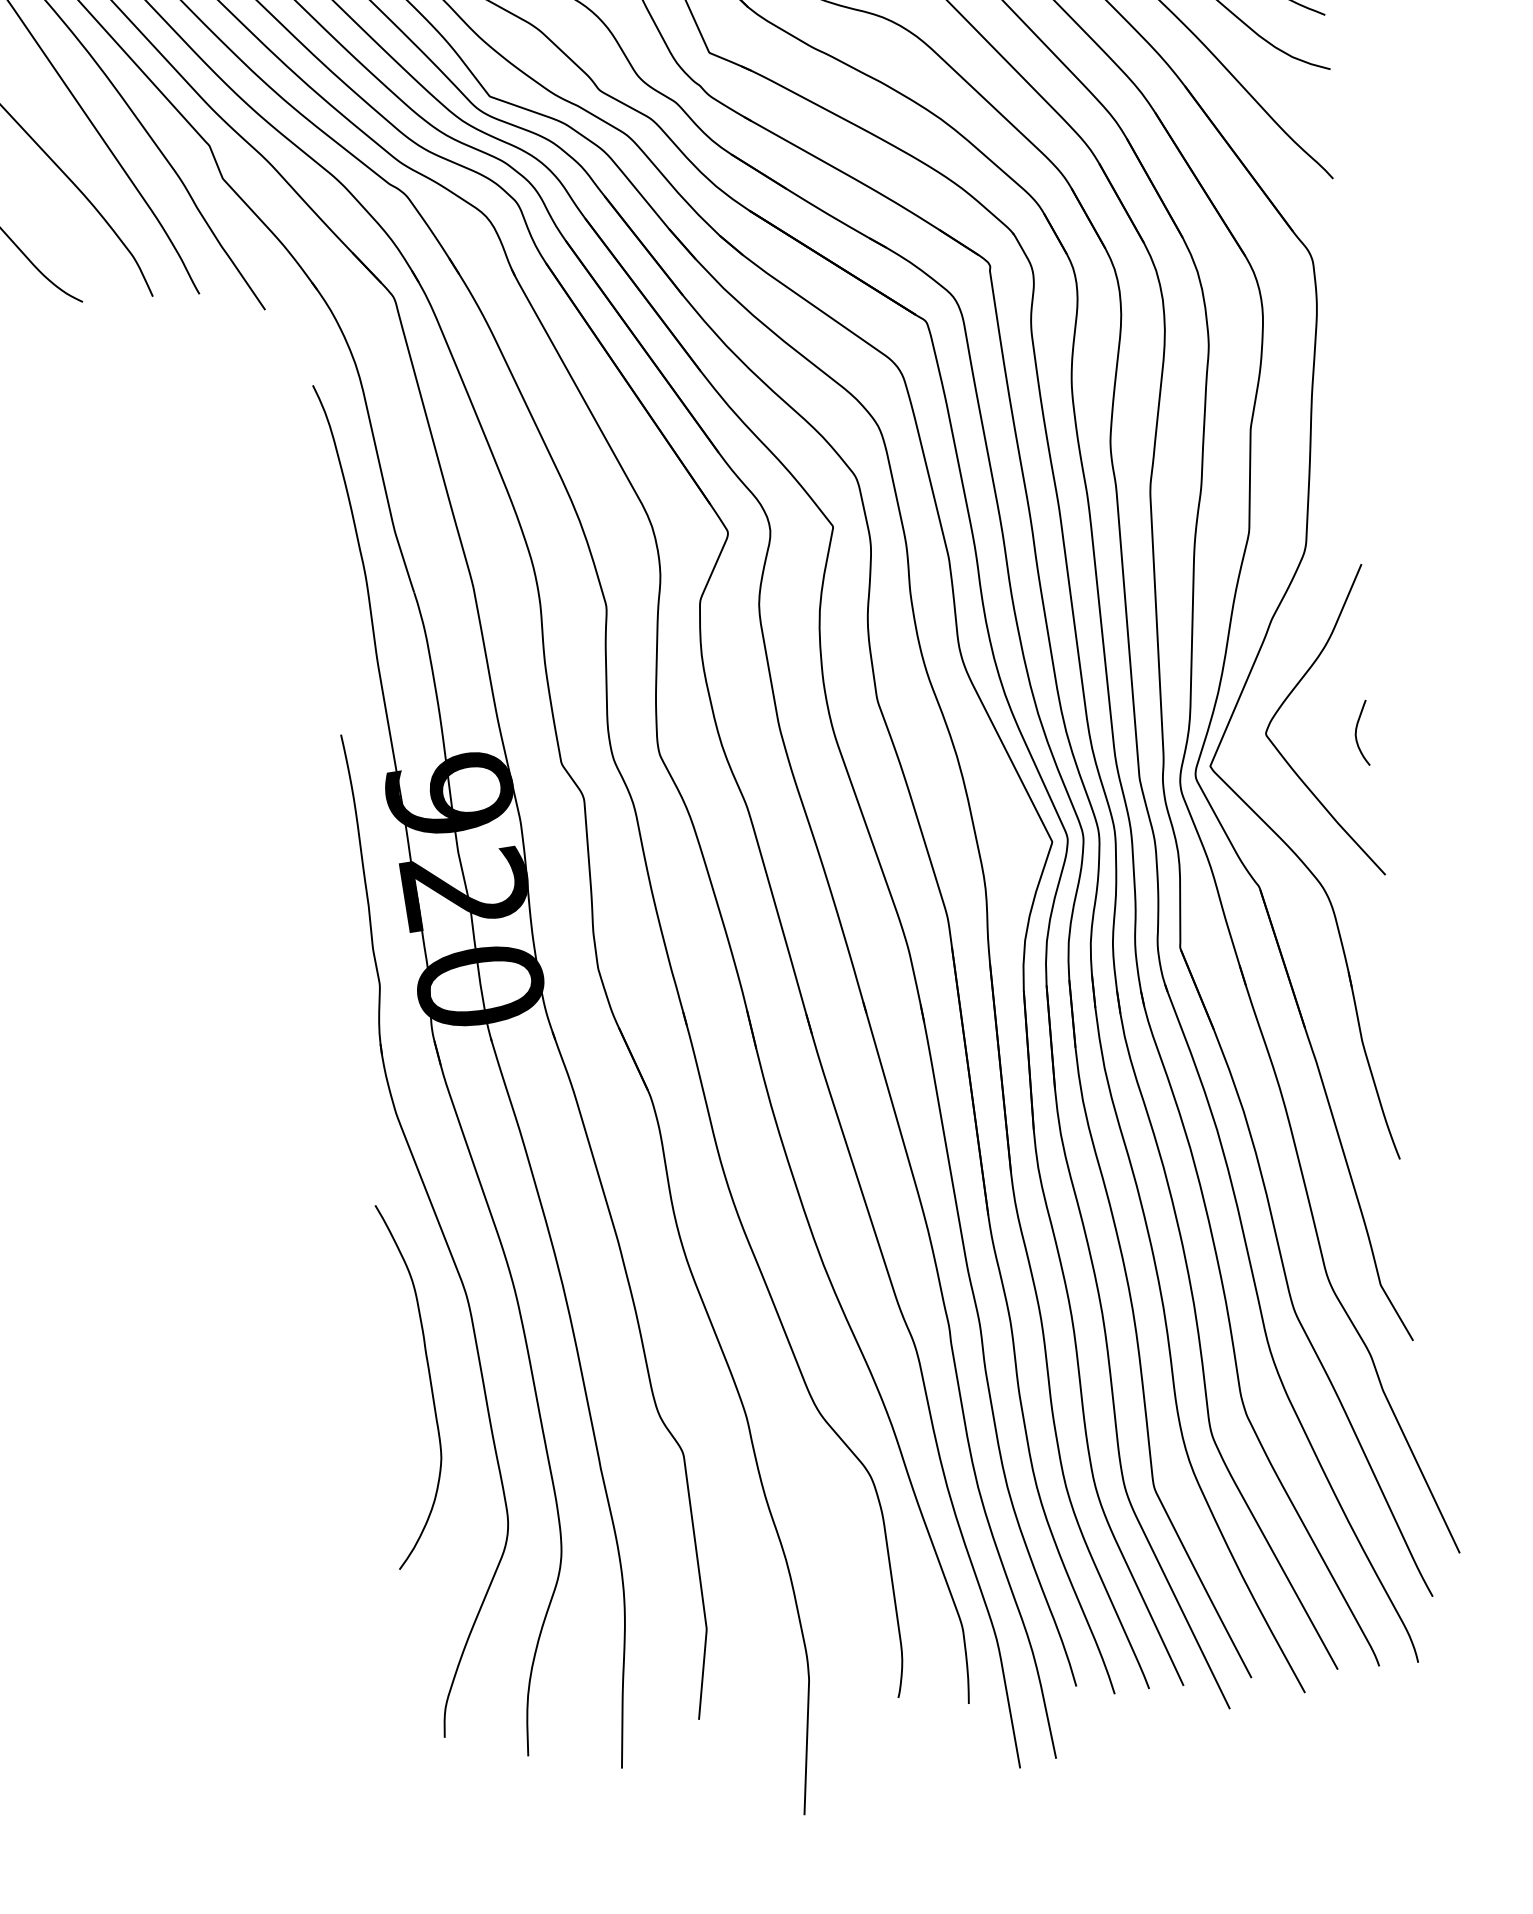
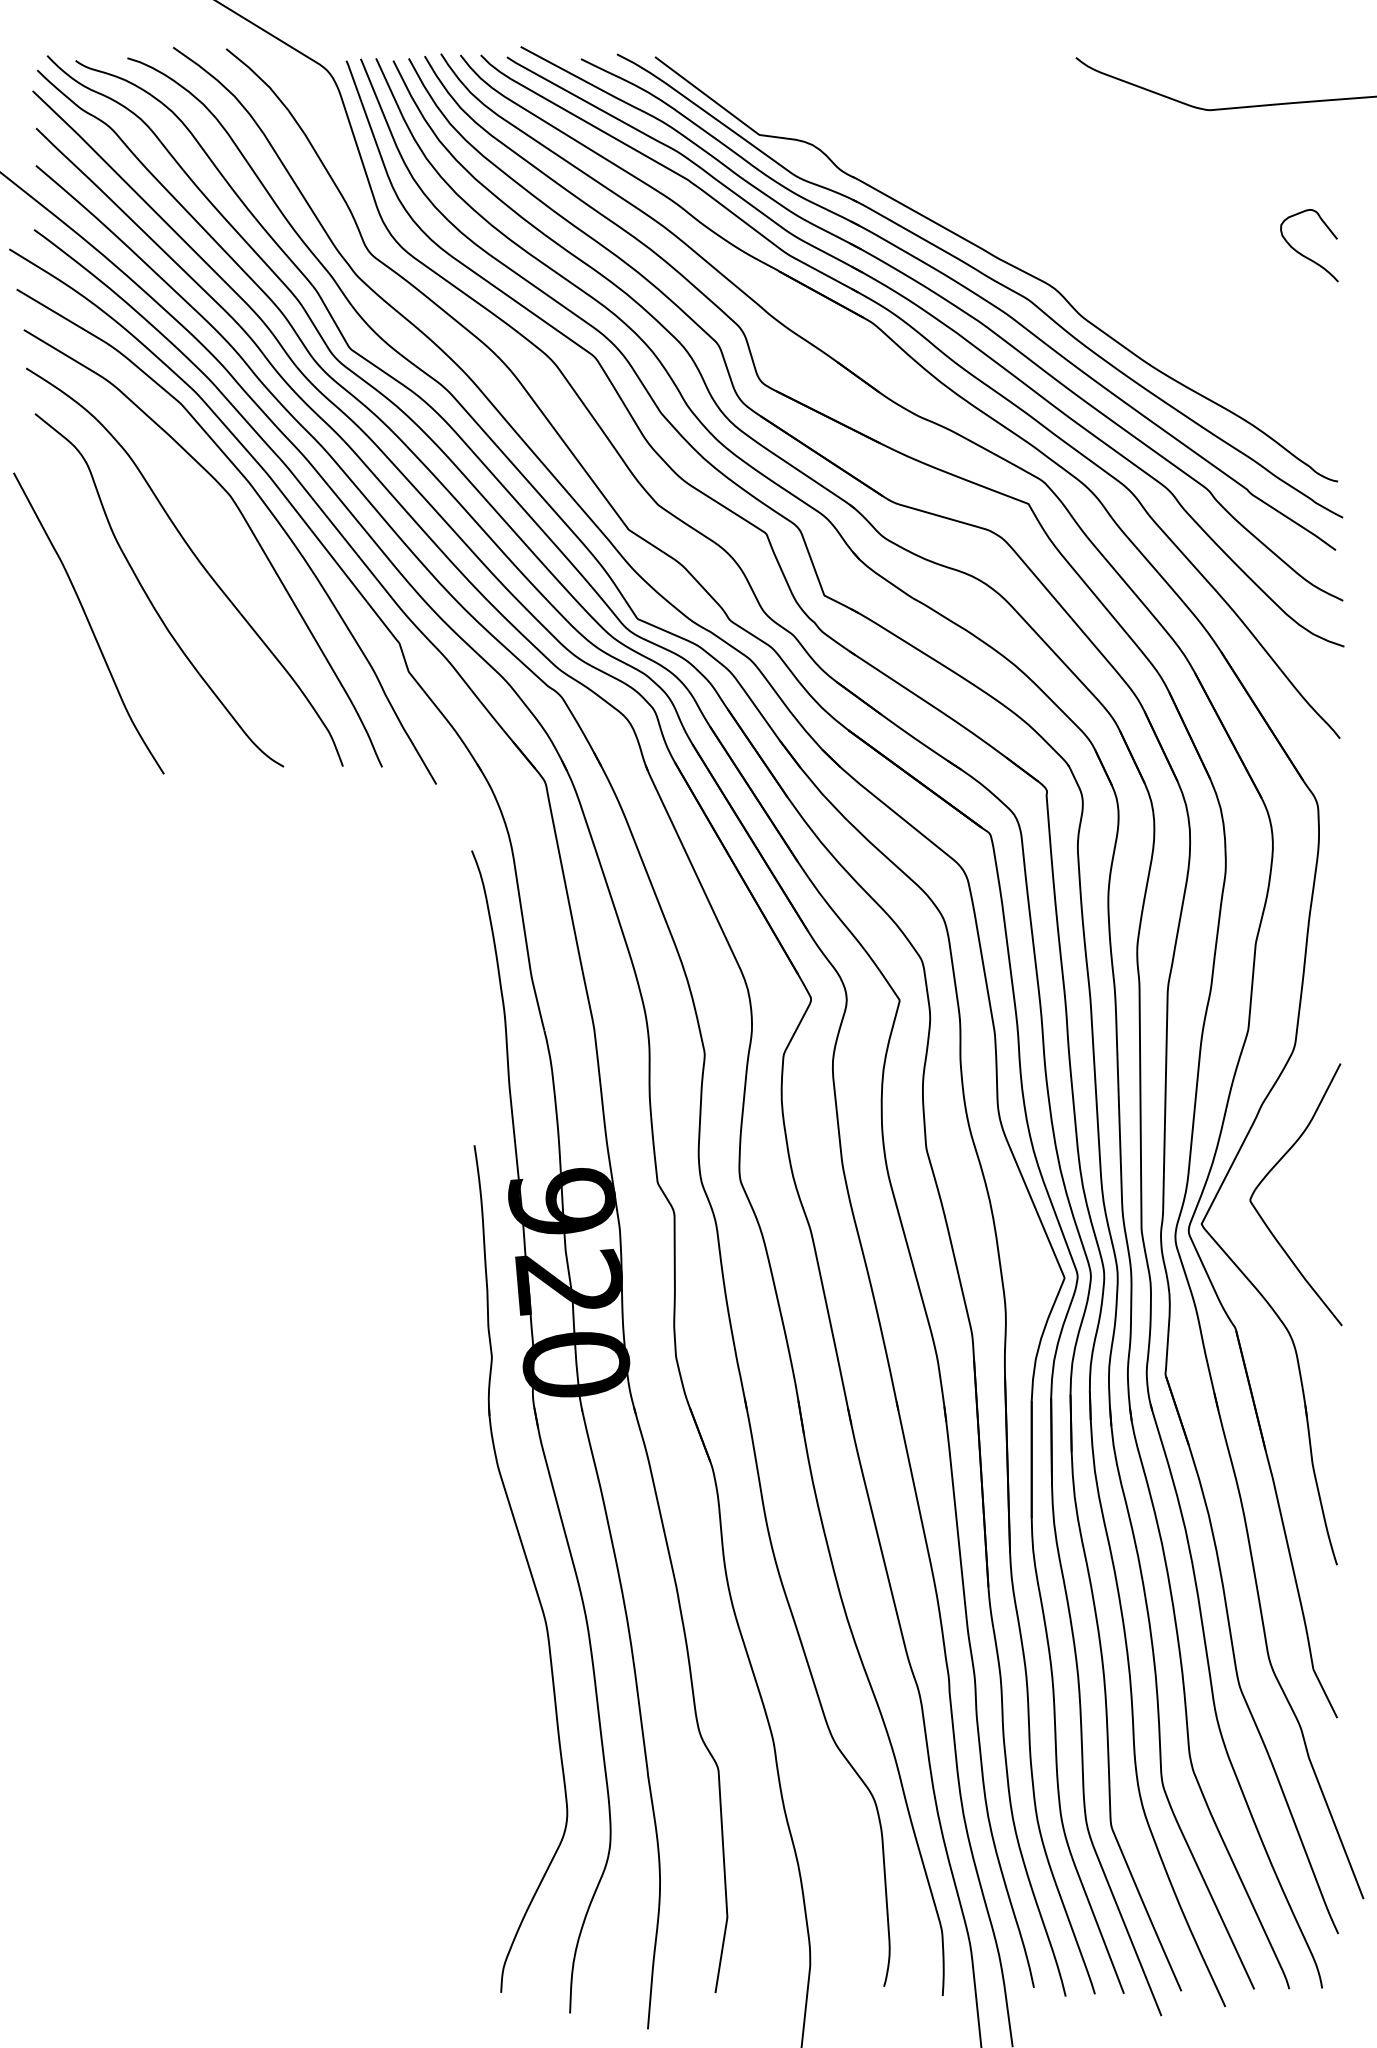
curve: (1356, 733) -> (1326, 1205), removed
curve: (429, 1381) -> (509, 1693), removed

